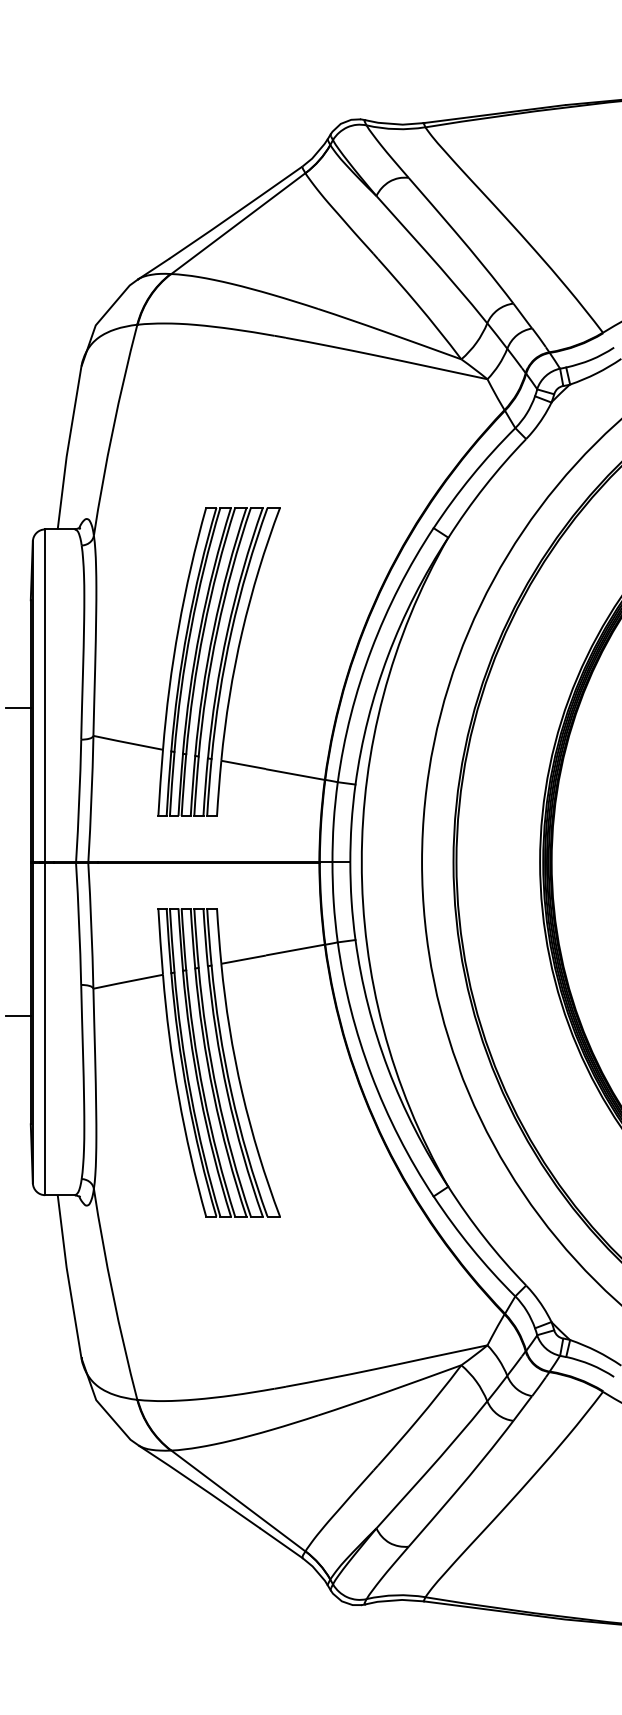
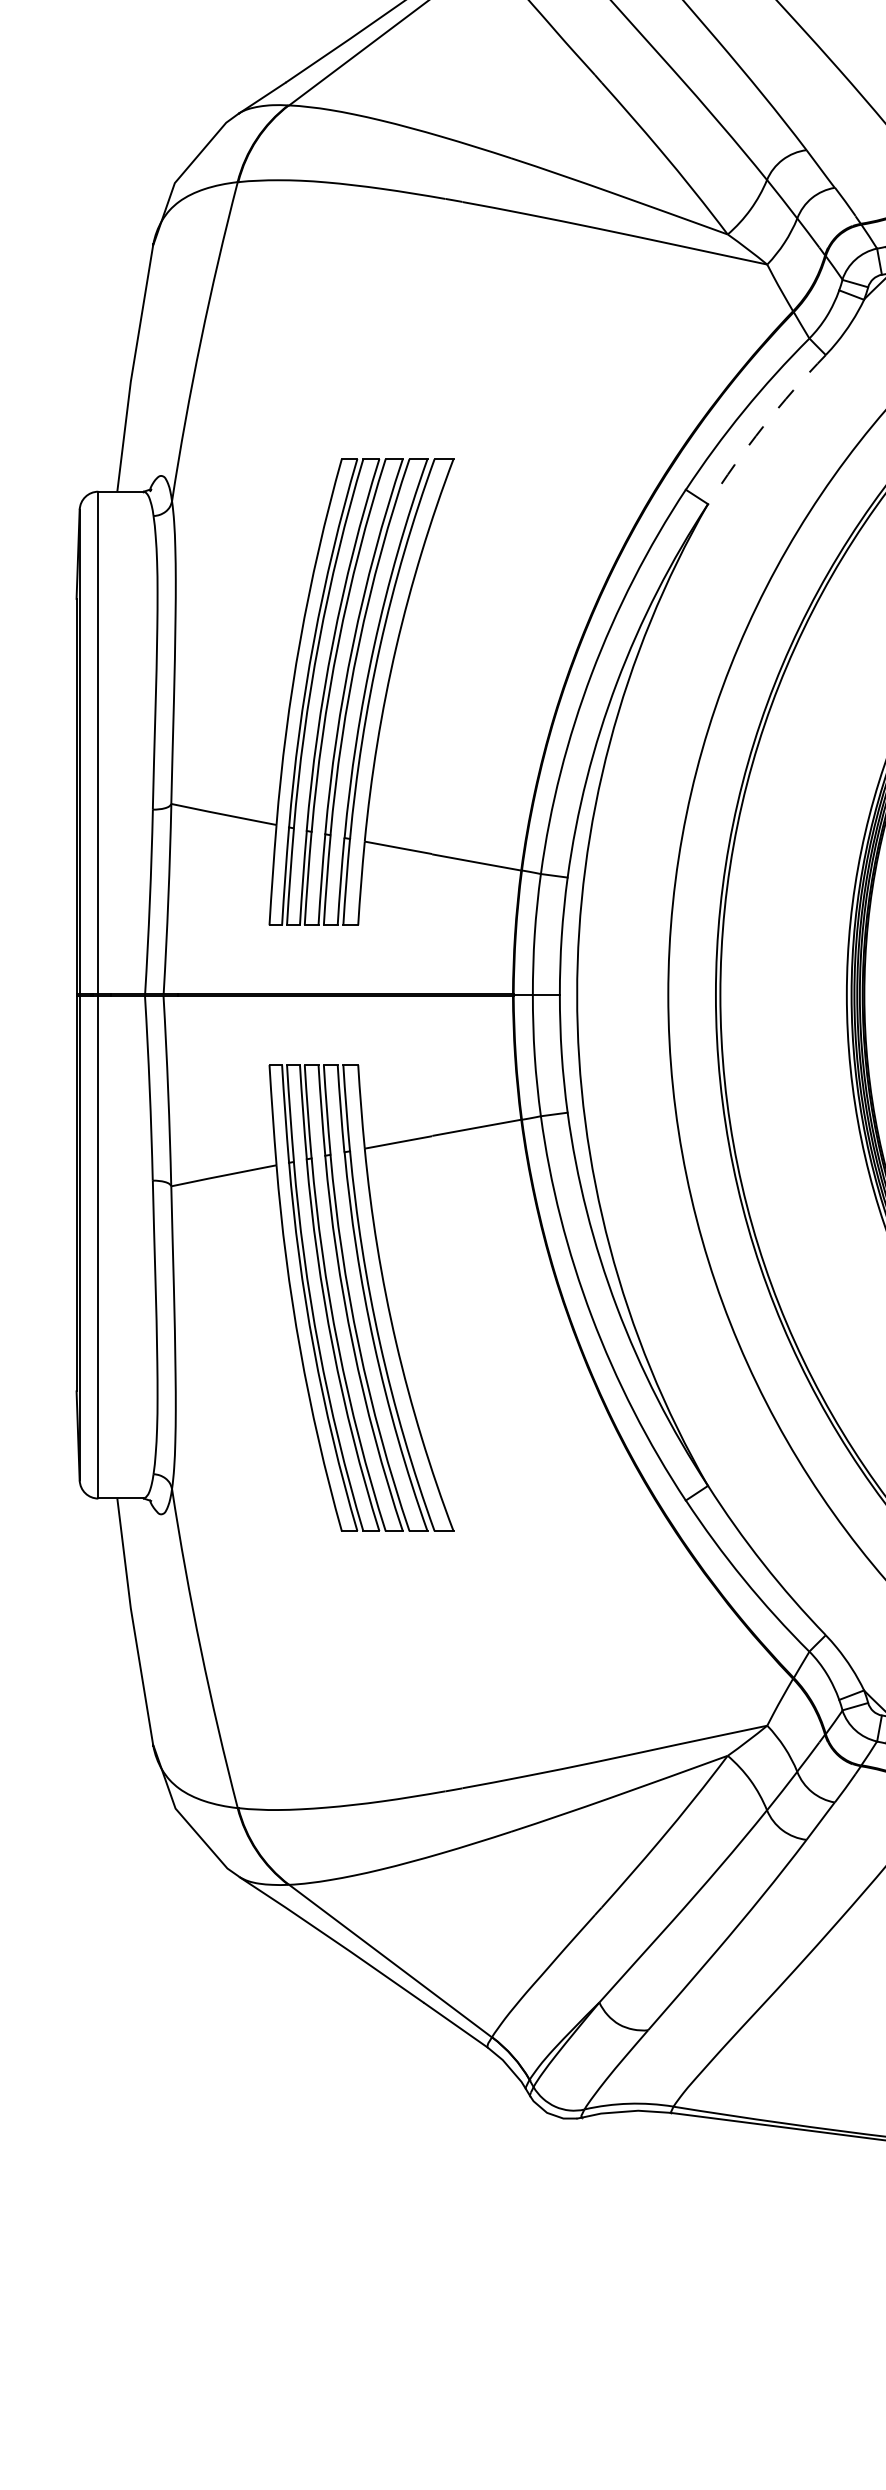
arc: (484, 486) -> (762, 426), solid -> dashed
line: (18, 708) -> (57, 762), removed
line: (18, 1016) -> (57, 1228), removed

